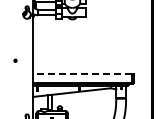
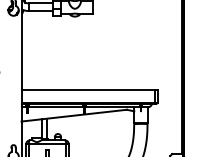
line: (81, 73) -> (87, 89), dashed -> solid

